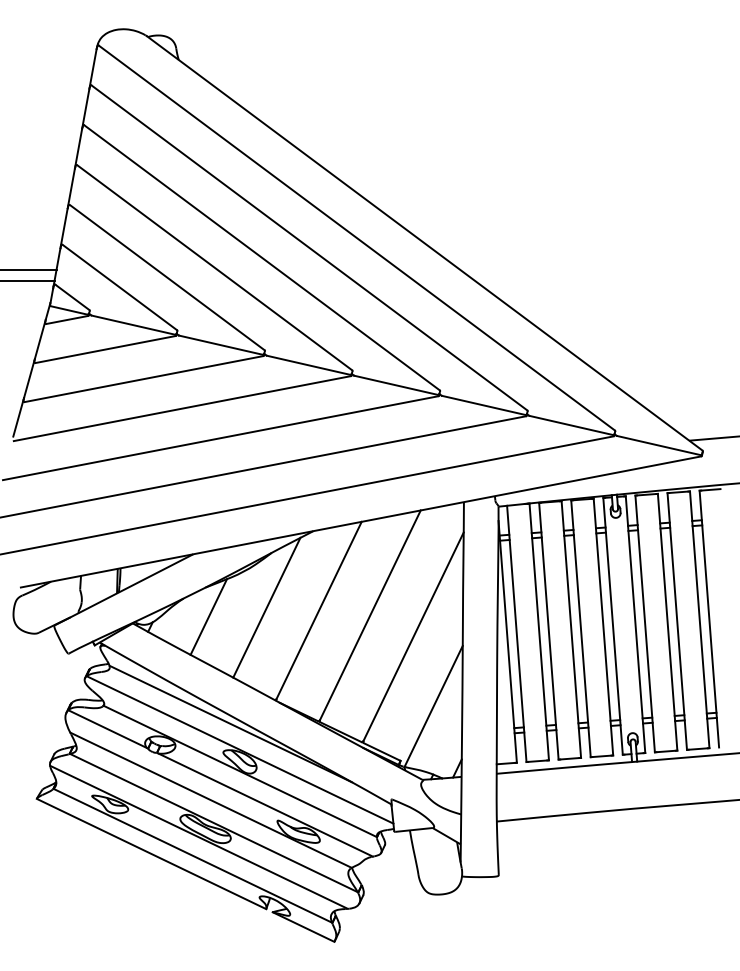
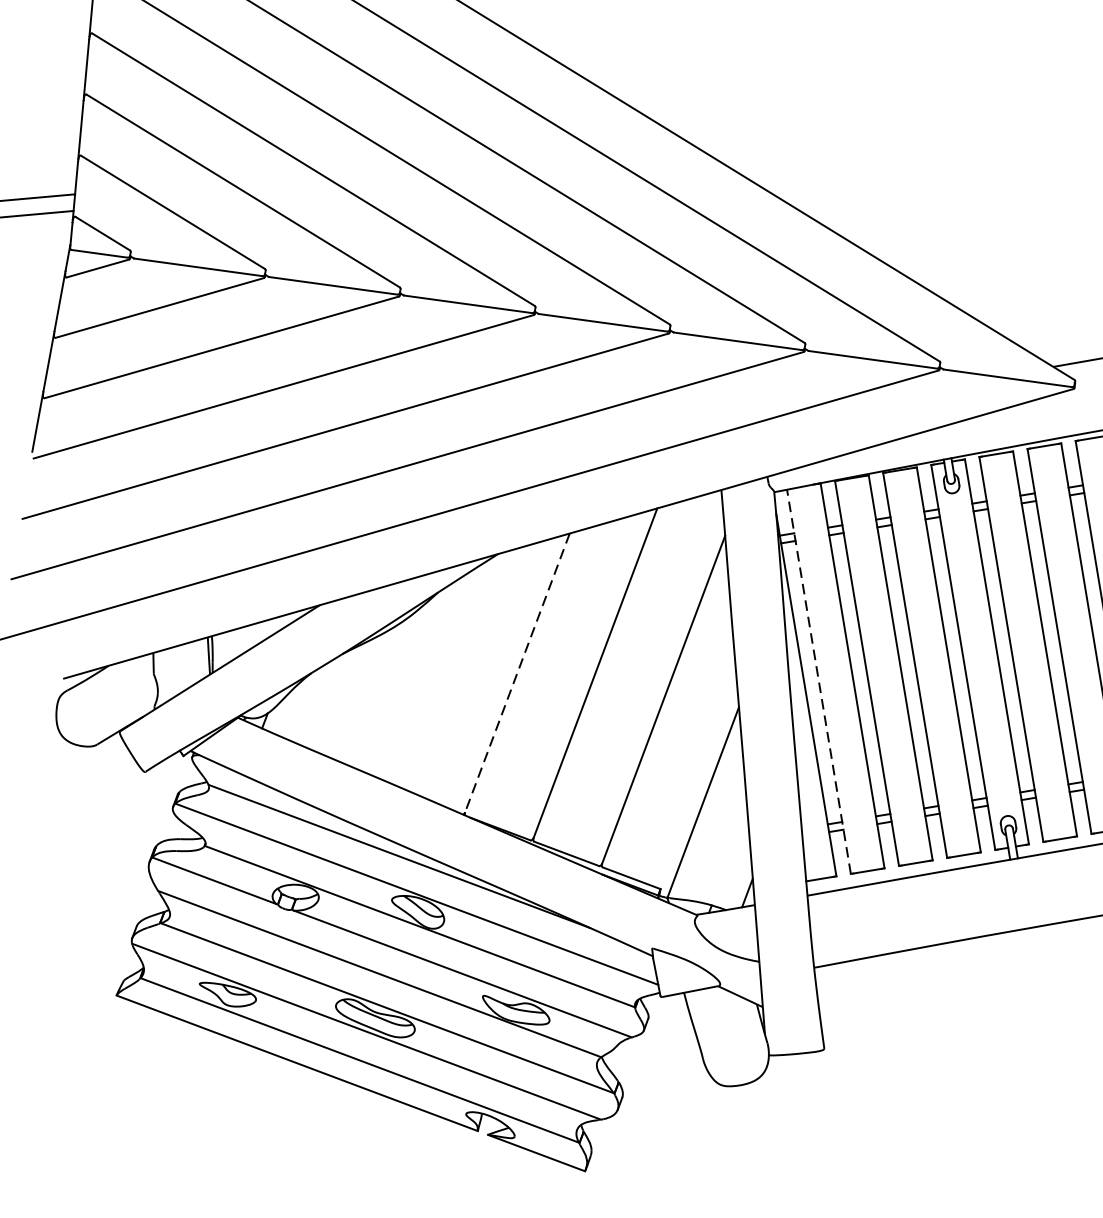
line: (266, 607) -> (437, 675), removed
line: (318, 610) -> (516, 673), solid -> dashed
line: (208, 616) -> (351, 697), removed
line: (516, 633) -> (818, 681), solid -> dashed

